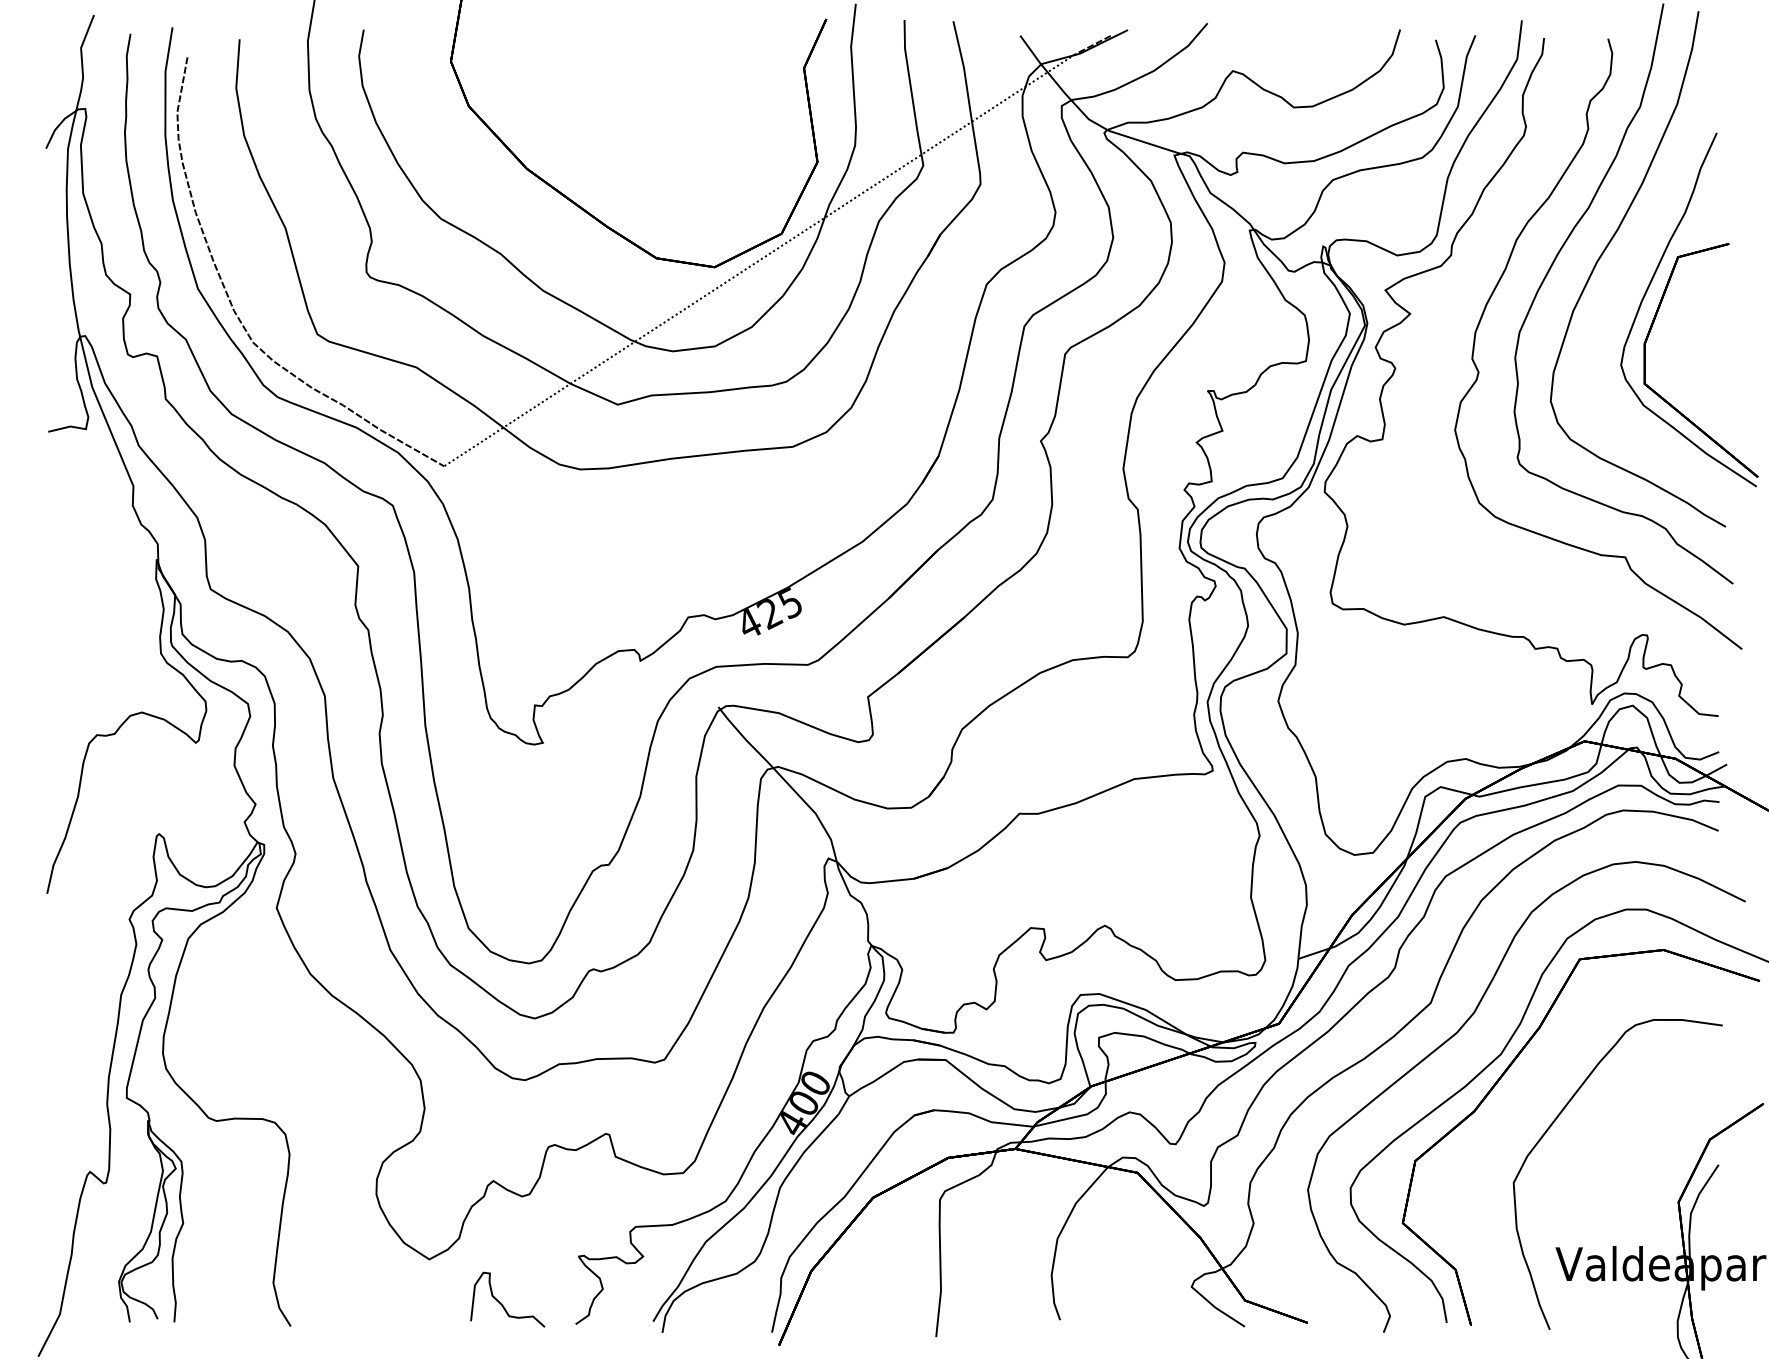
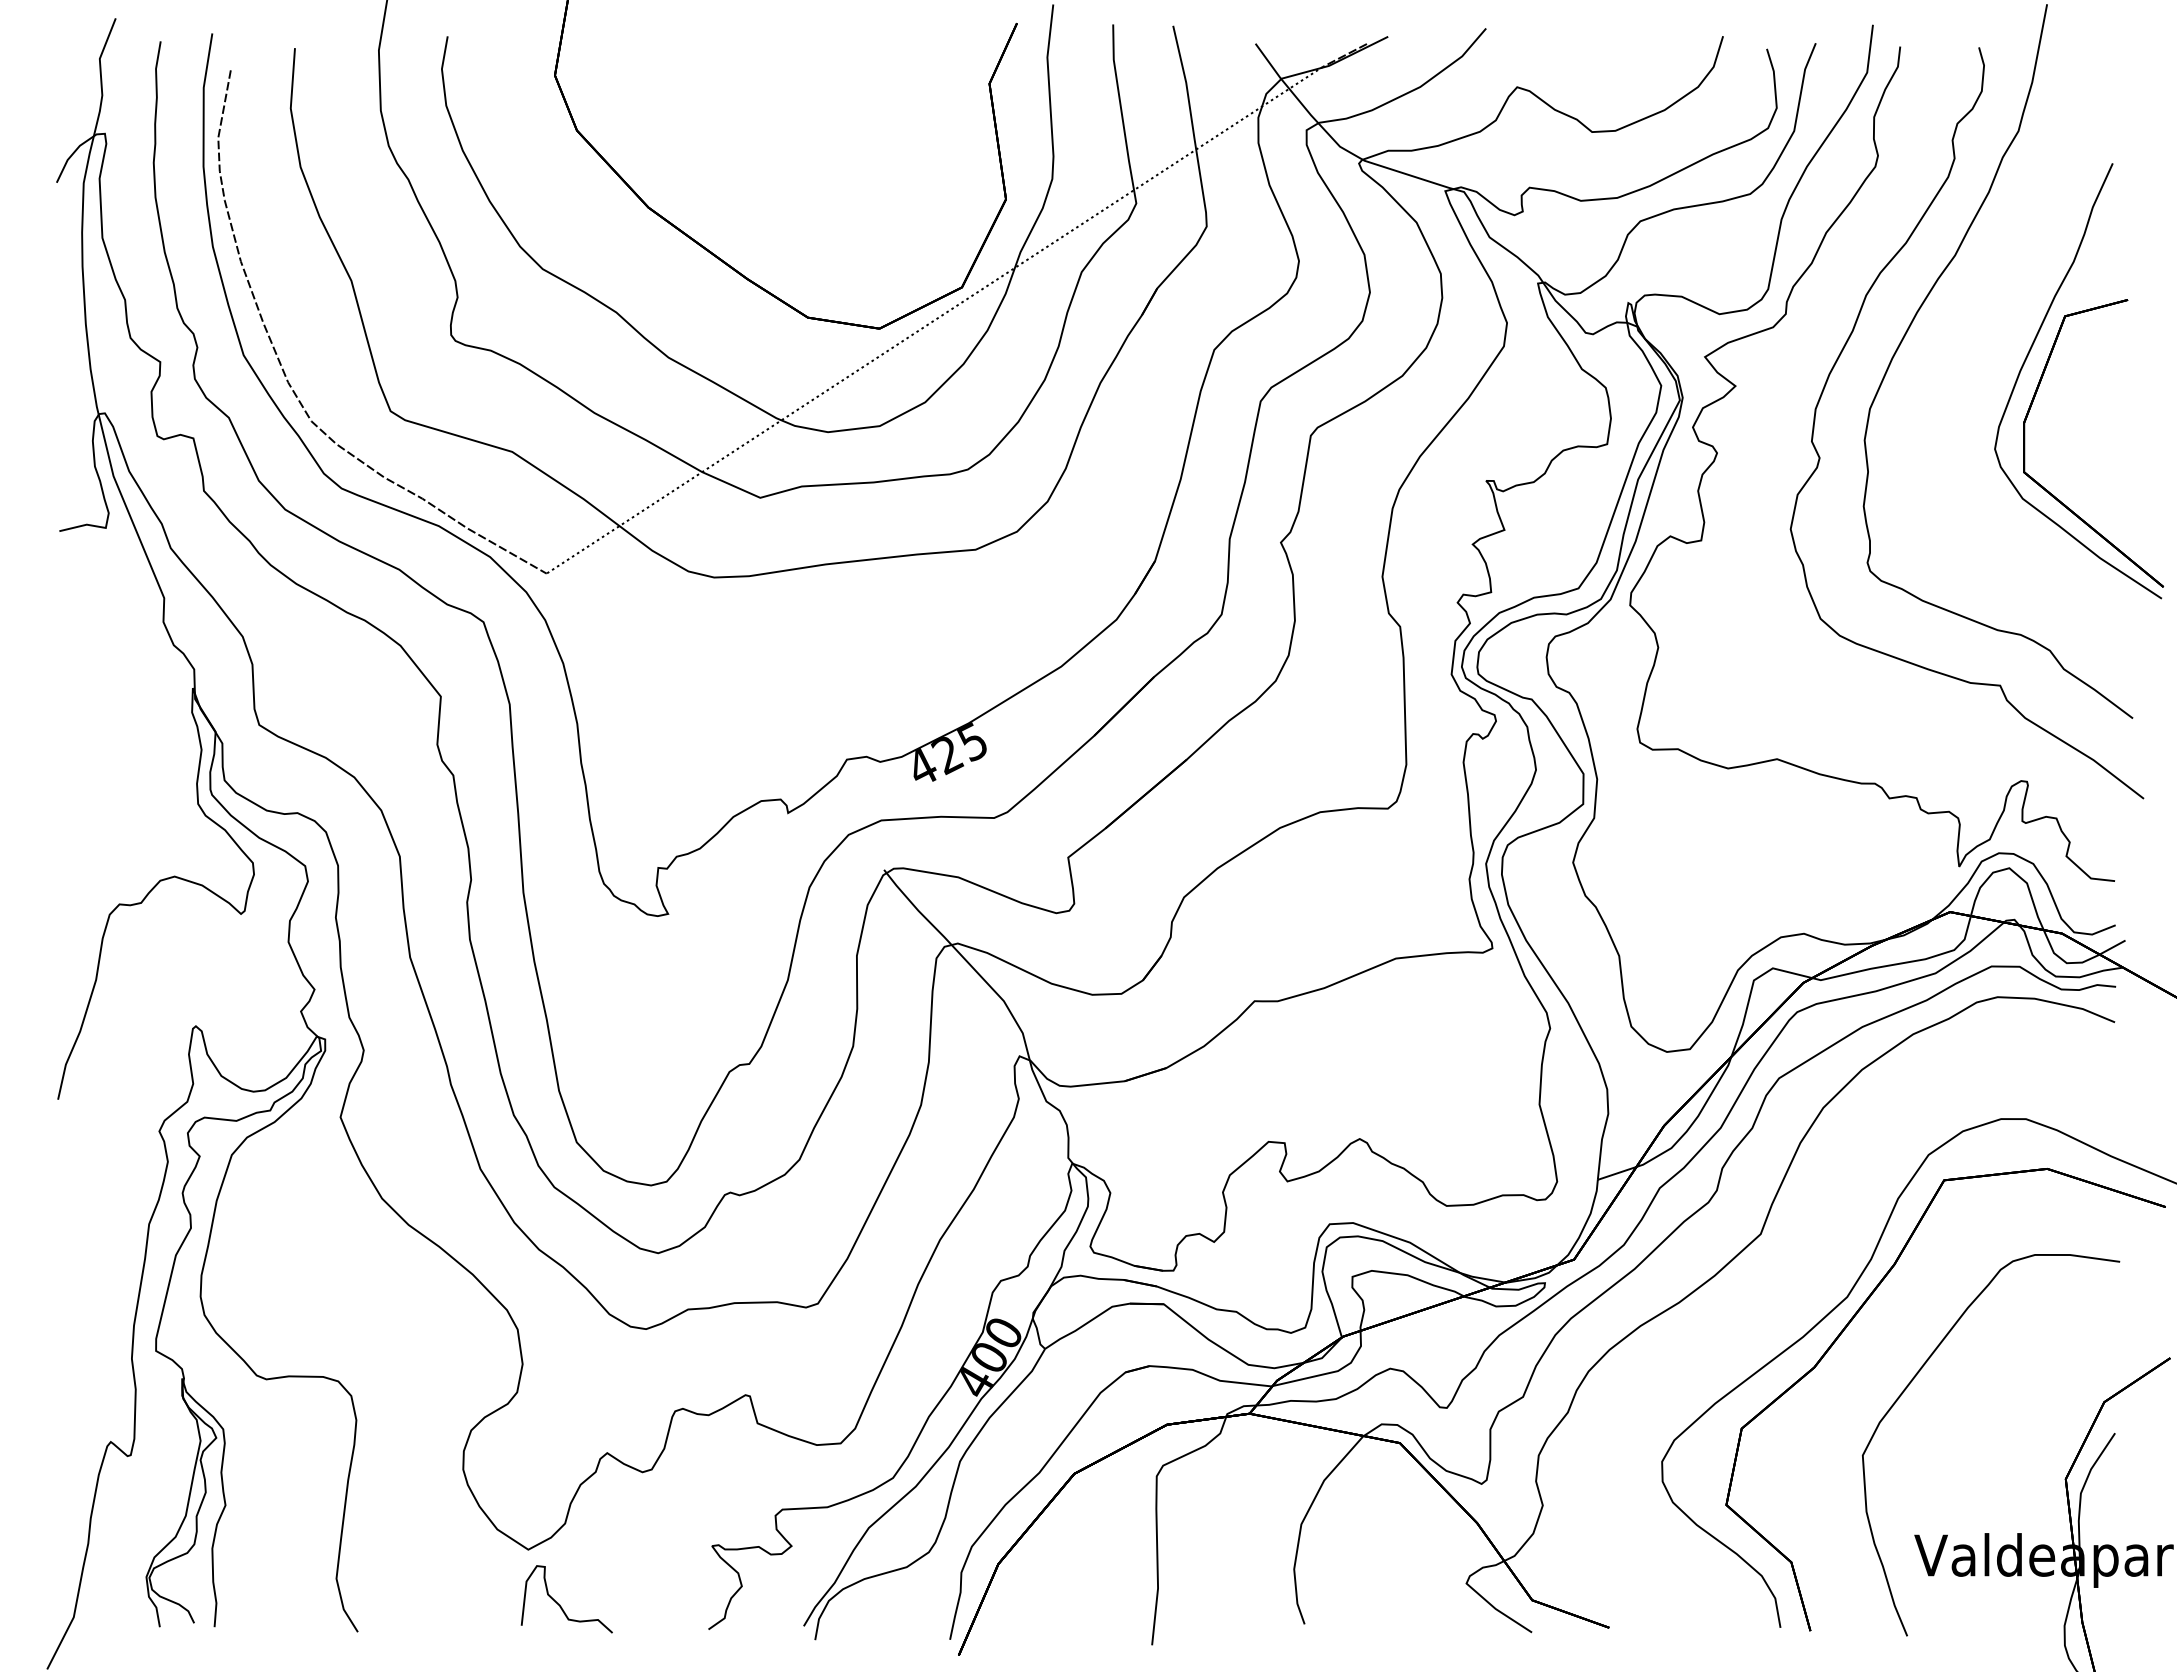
curve: (1606, 248) -> (1977, 305), removed
curve: (1460, 1030) -> (1797, 1267), removed
curve: (502, 1303) -> (560, 1604), moved

